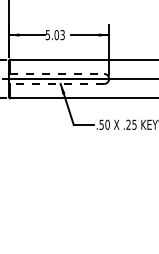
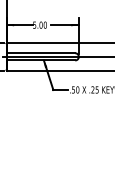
text: (62, 35) -> (45, 25), 5.03 -> 5.00
line: (57, 73) -> (41, 52), dashed -> solid
line: (56, 84) -> (40, 60), dashed -> solid

